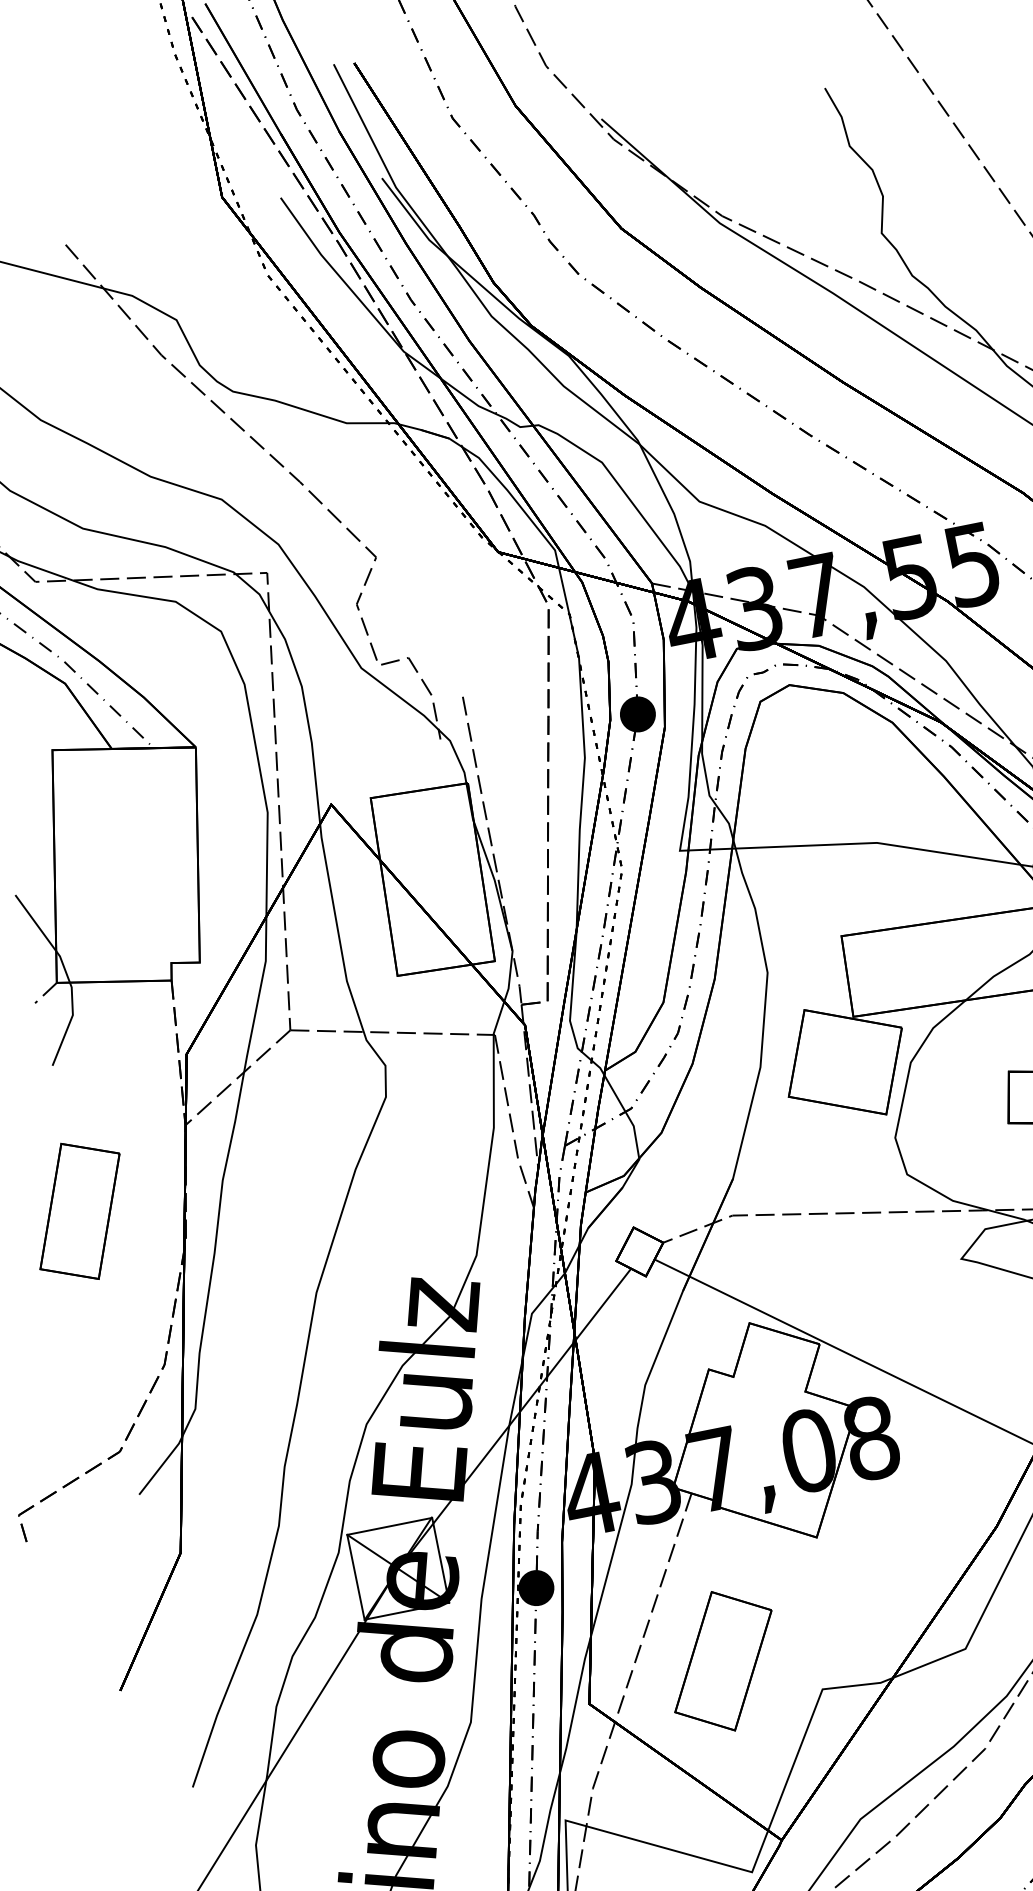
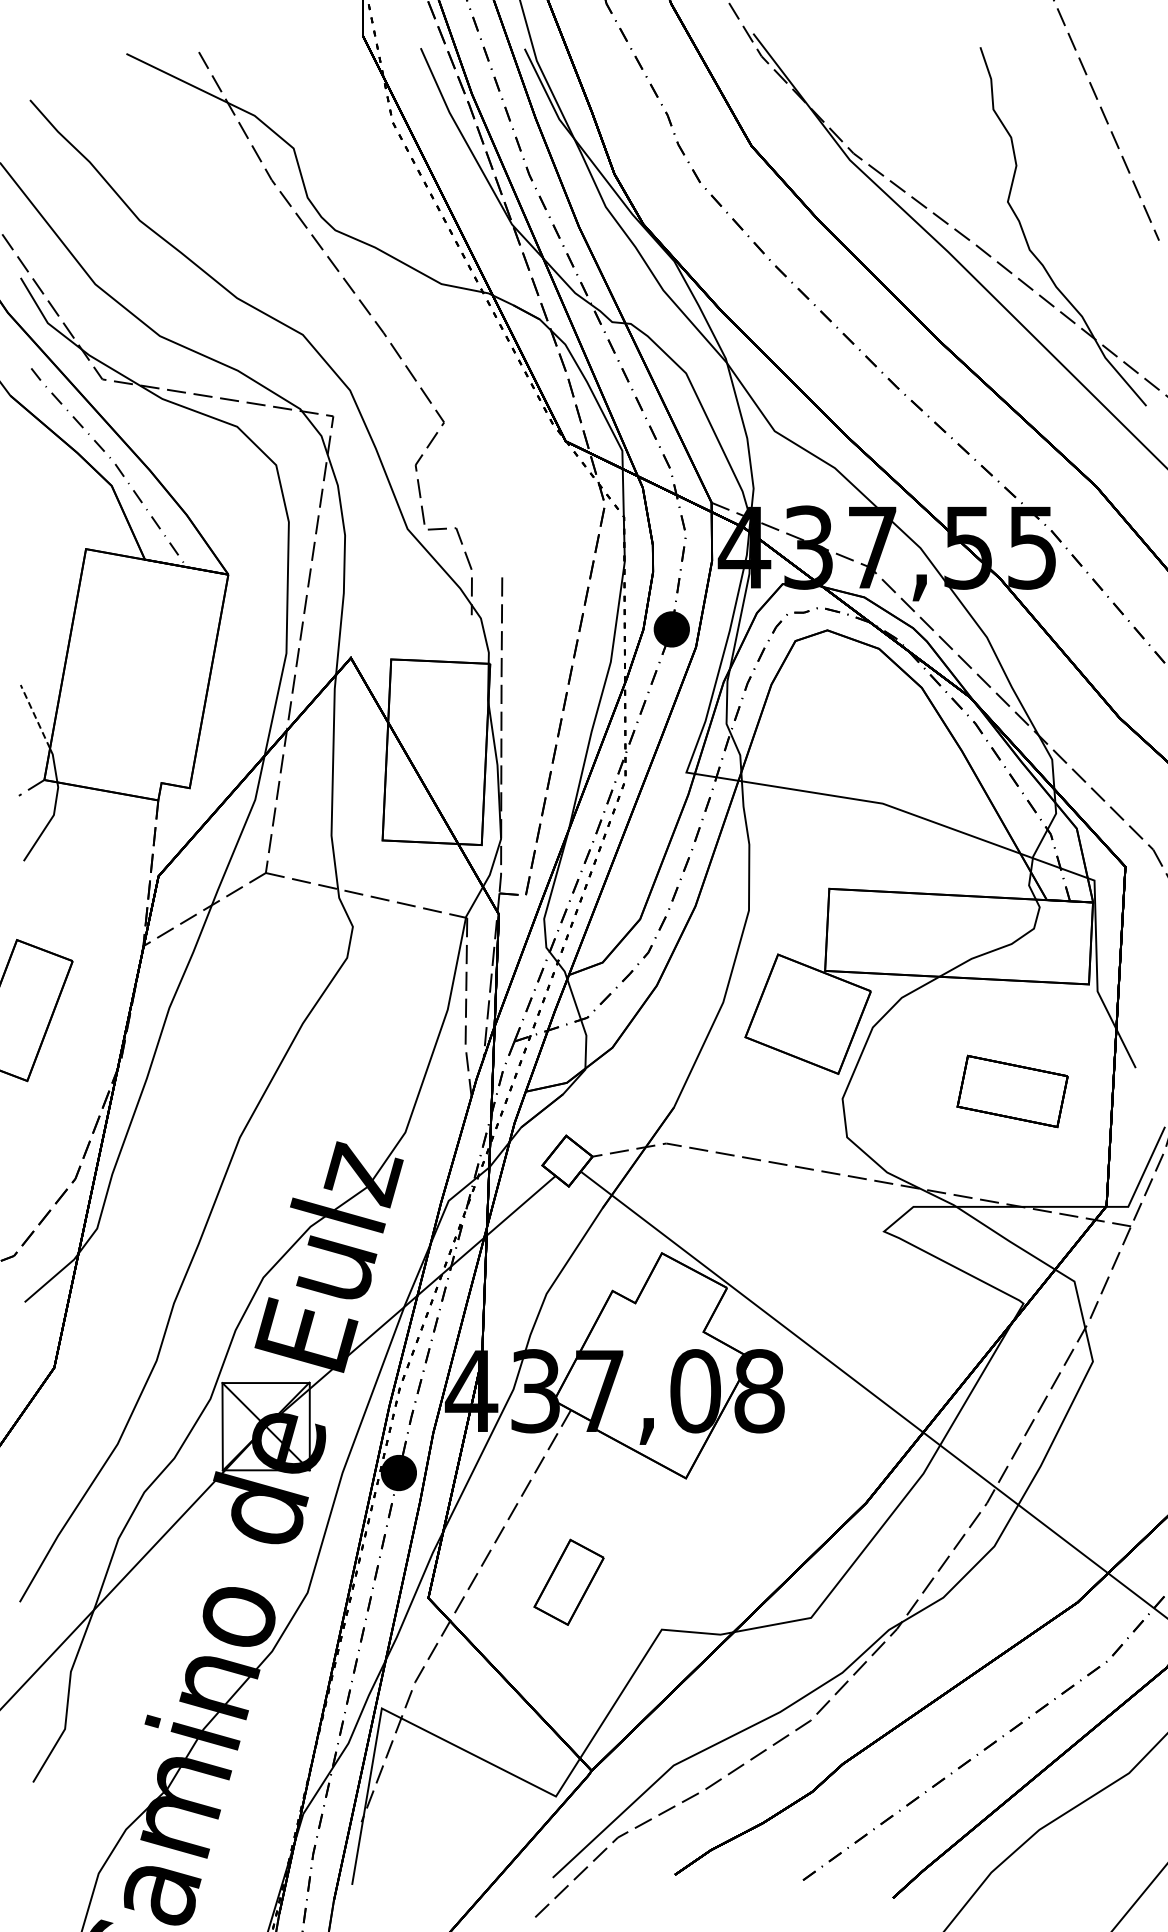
line: (35, 922) -> (35, 716), solid -> dashed
part: (722, 1661) -> (568, 1582), size x0.6

